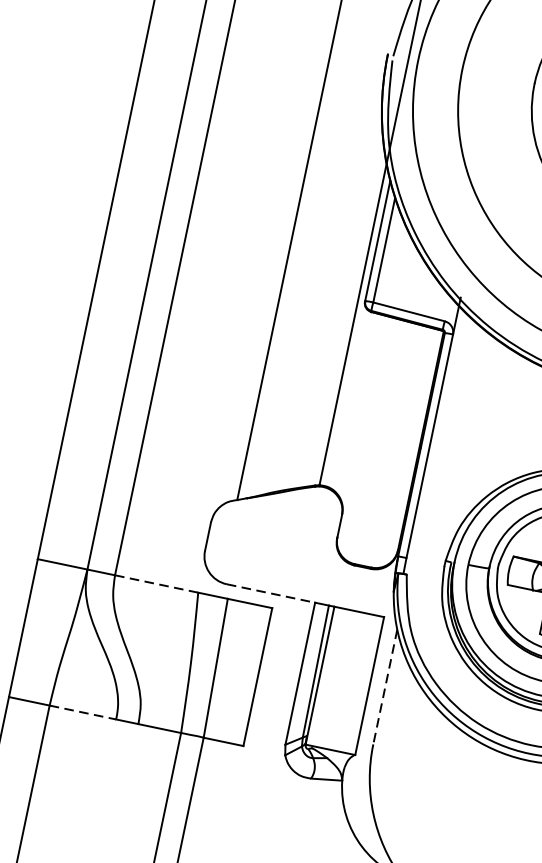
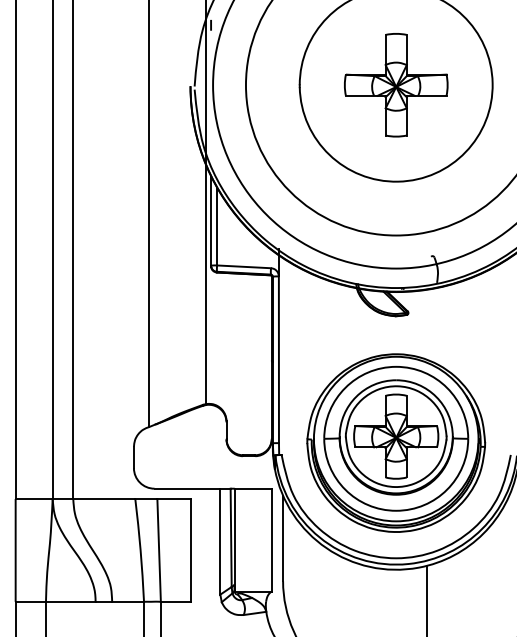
line: (157, 583) -> (104, 498), dashed -> solid
line: (271, 593) -> (187, 488), dashed -> solid
line: (385, 687) -> (283, 538), dashed -> solid
line: (82, 711) -> (70, 601), dashed -> solid

